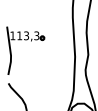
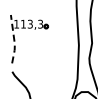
line: (10, 51) -> (14, 39), solid -> dashed

